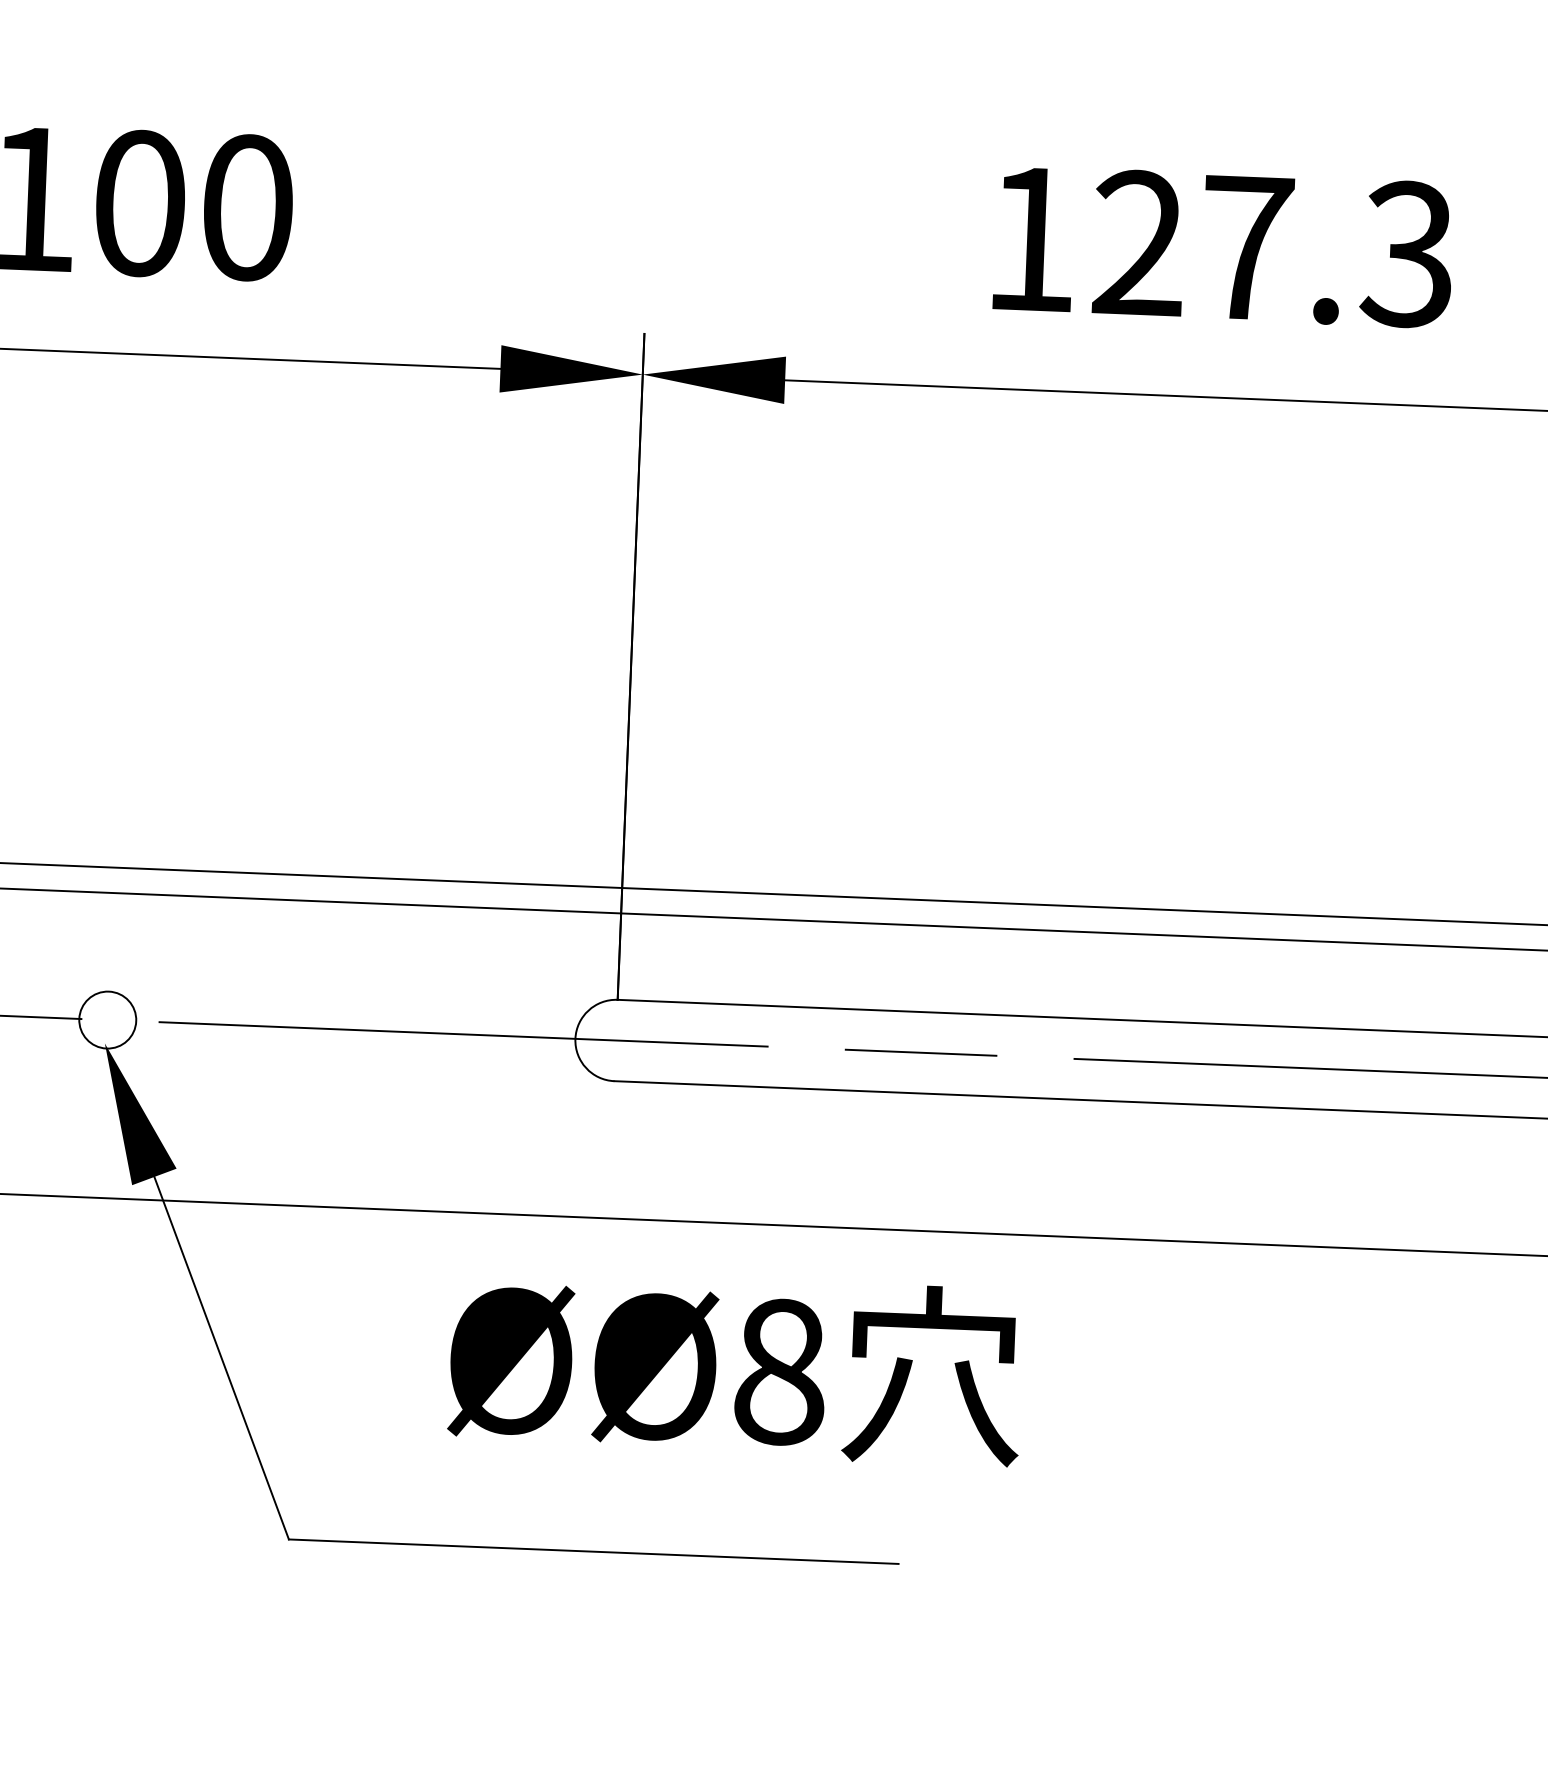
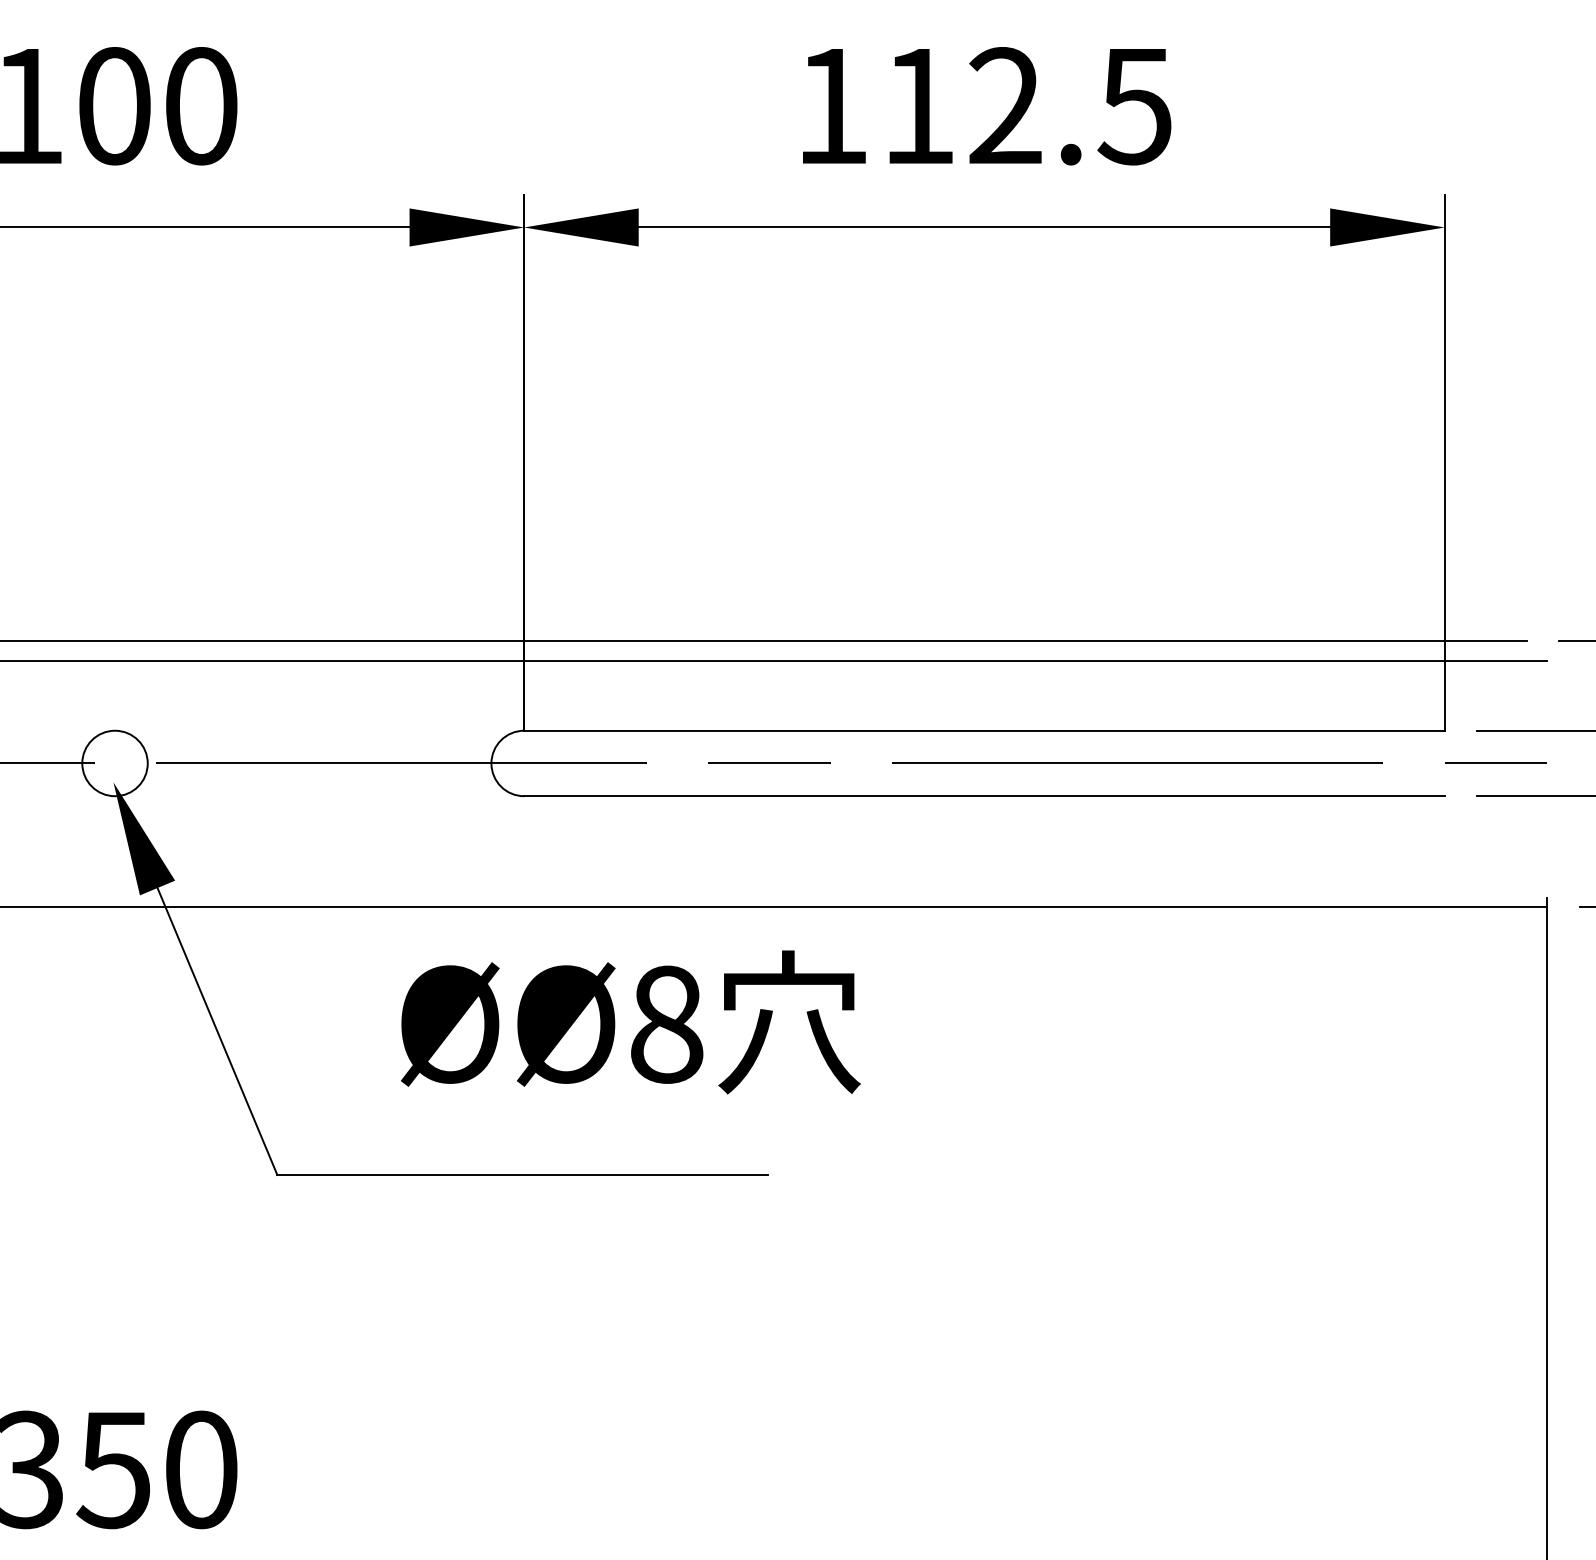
text: (1272, 249) -> (1026, 106), 127.3 -> 112.5
circle: (107, 1020) -> (114, 763), size x1.43

